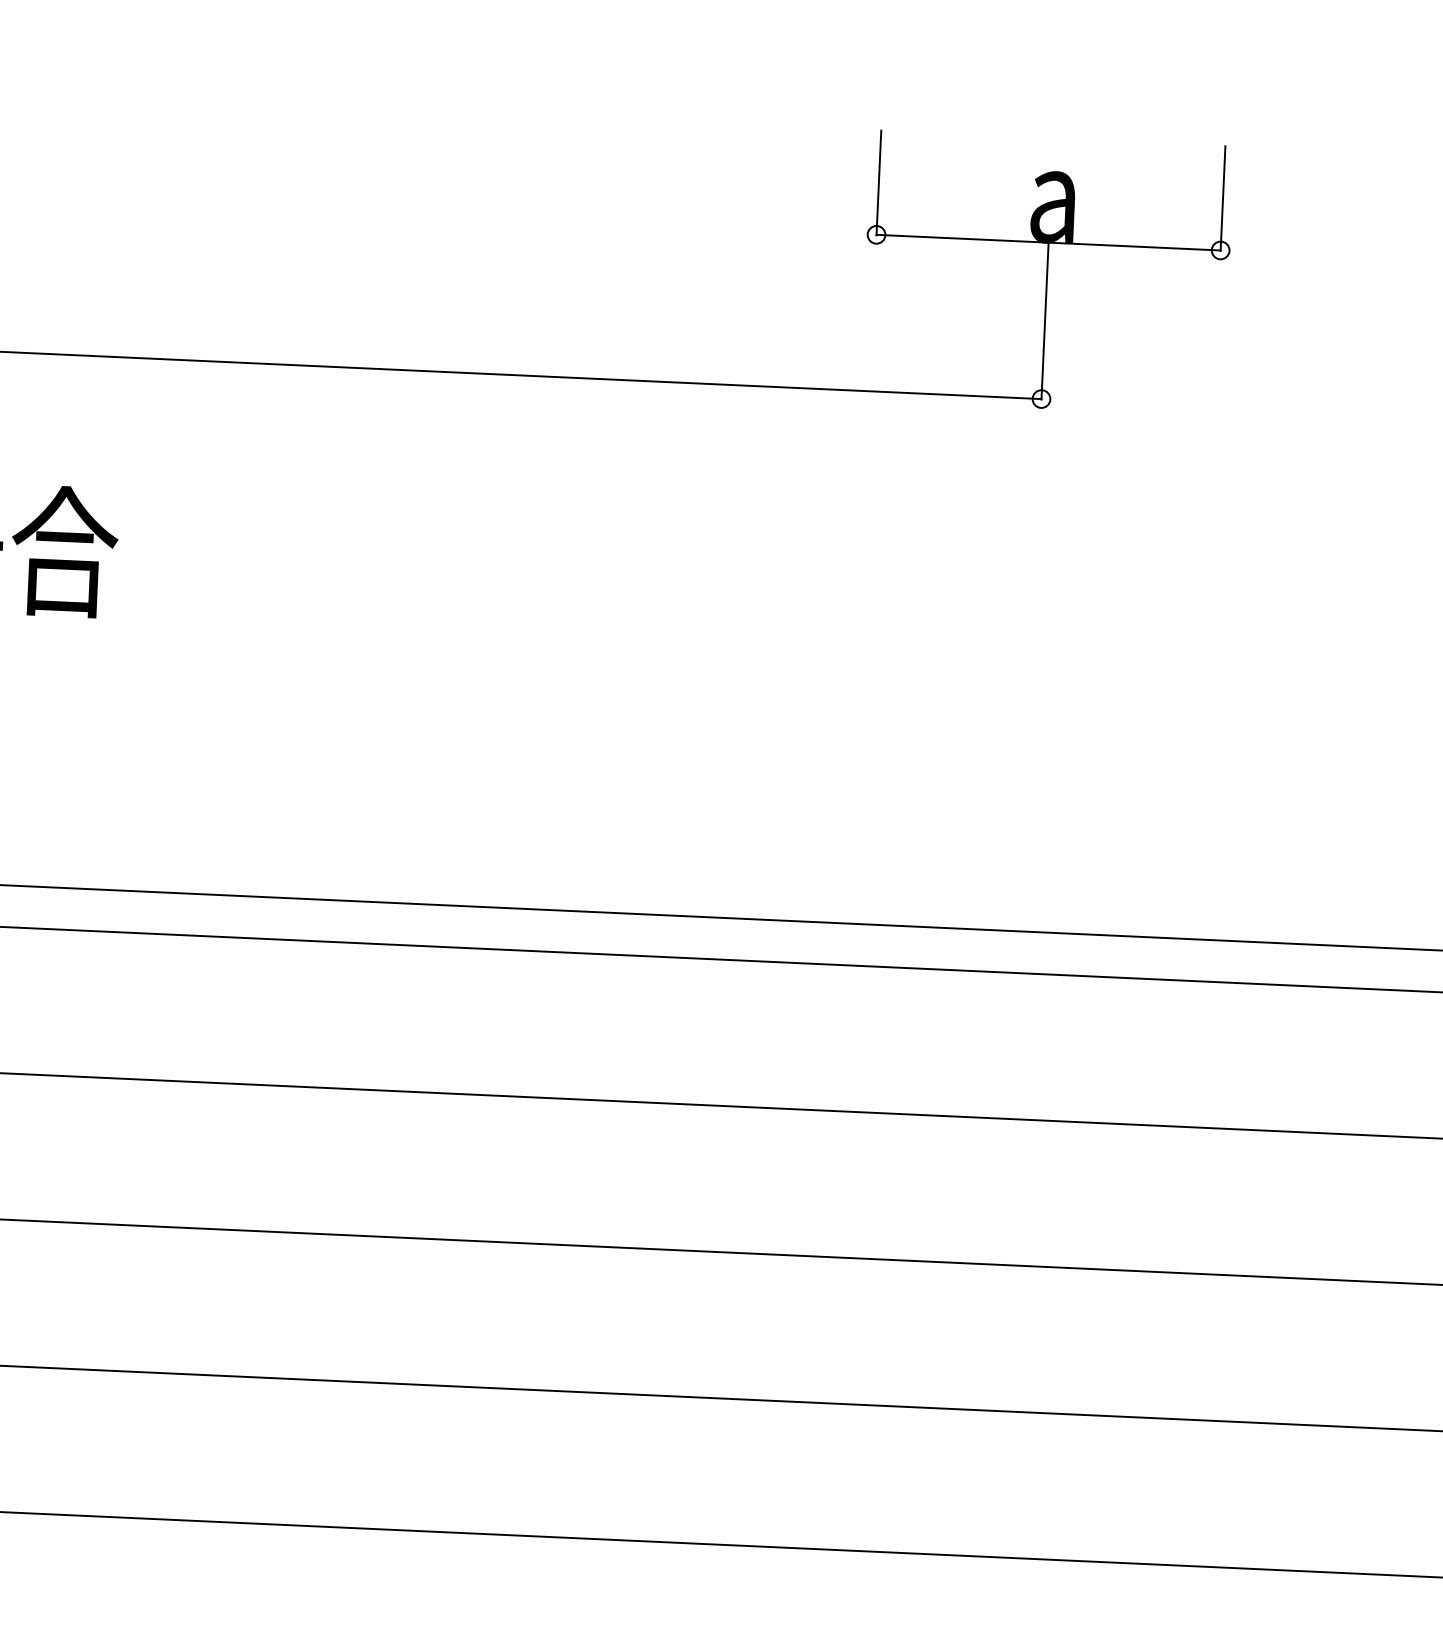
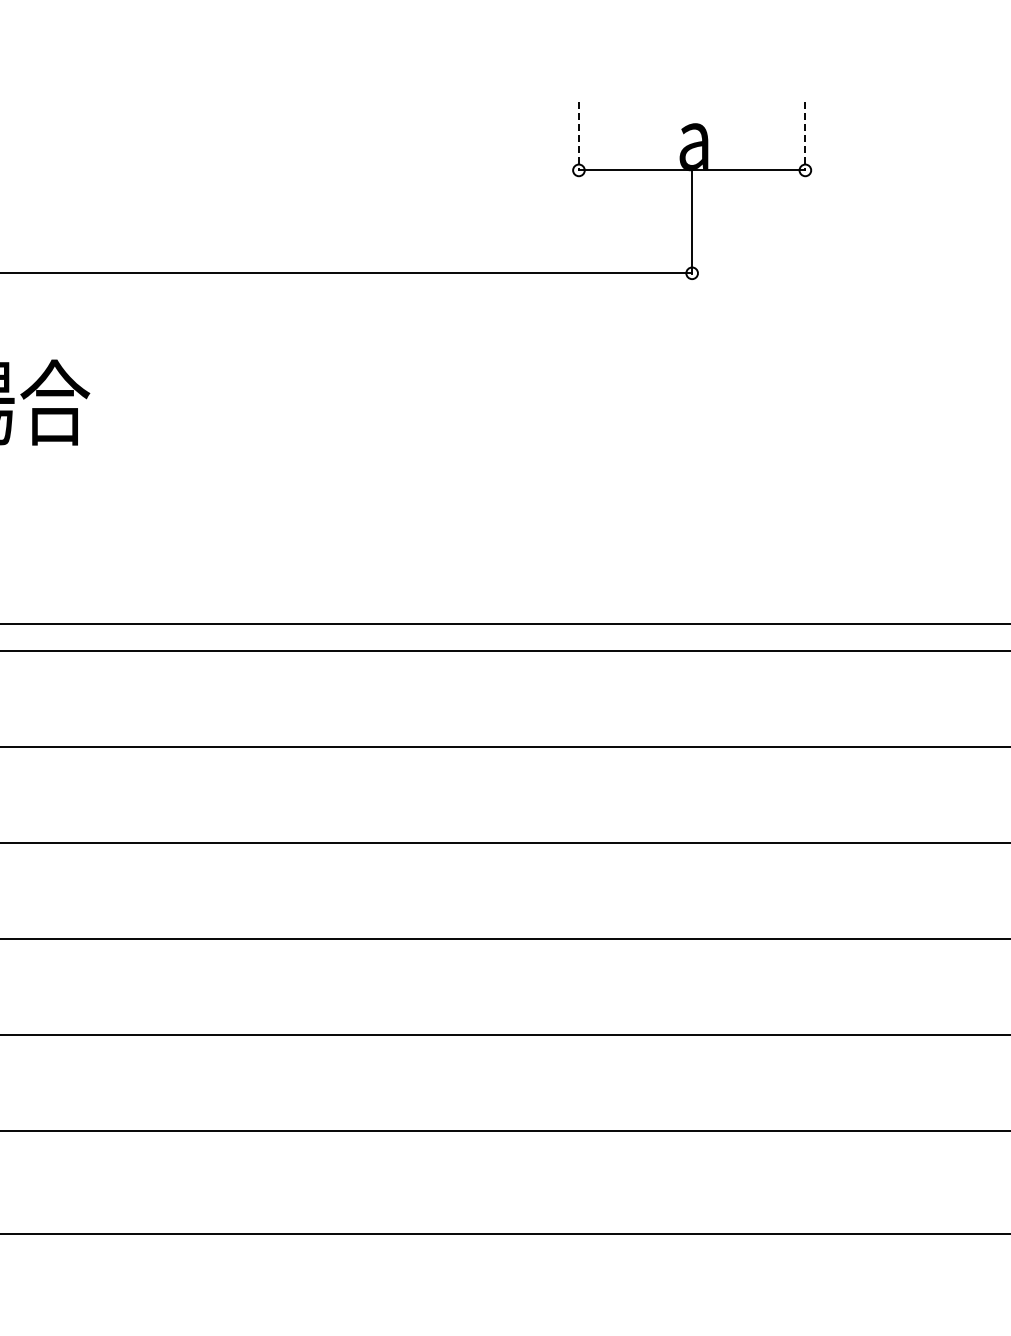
line: (878, 183) -> (578, 136), solid -> dashed
line: (1223, 198) -> (805, 136), solid -> dashed

